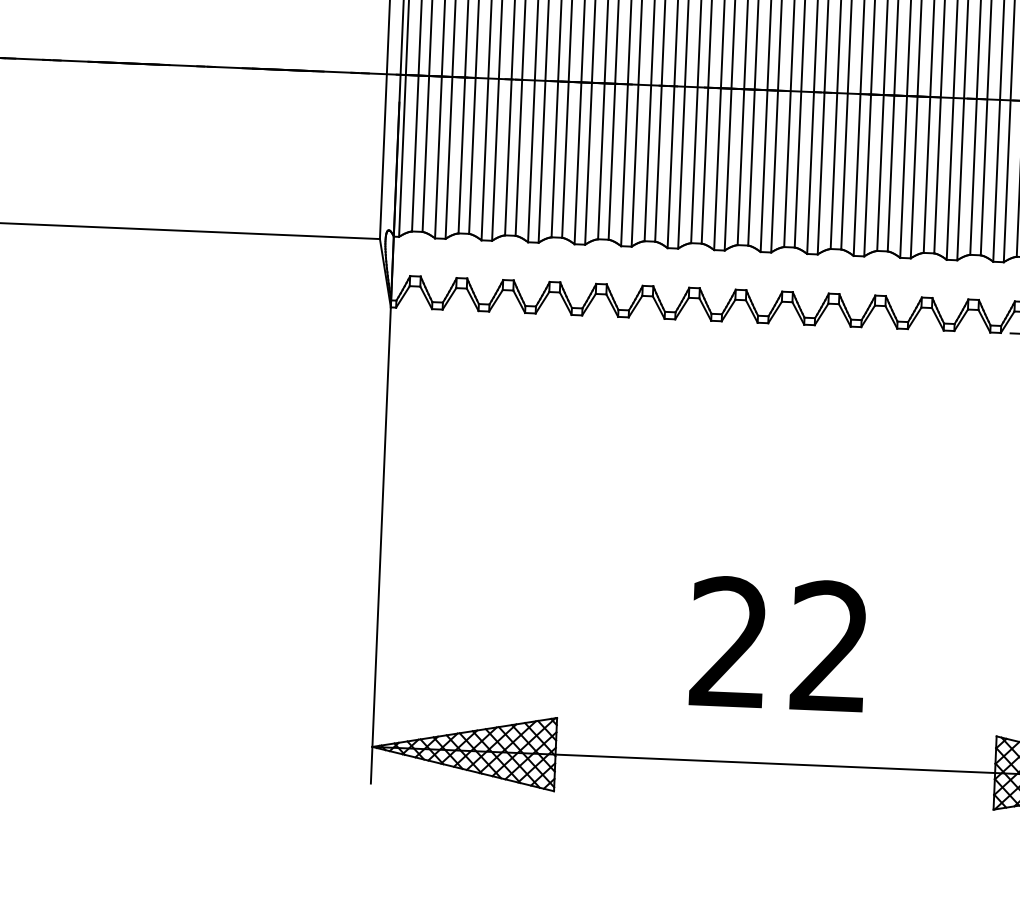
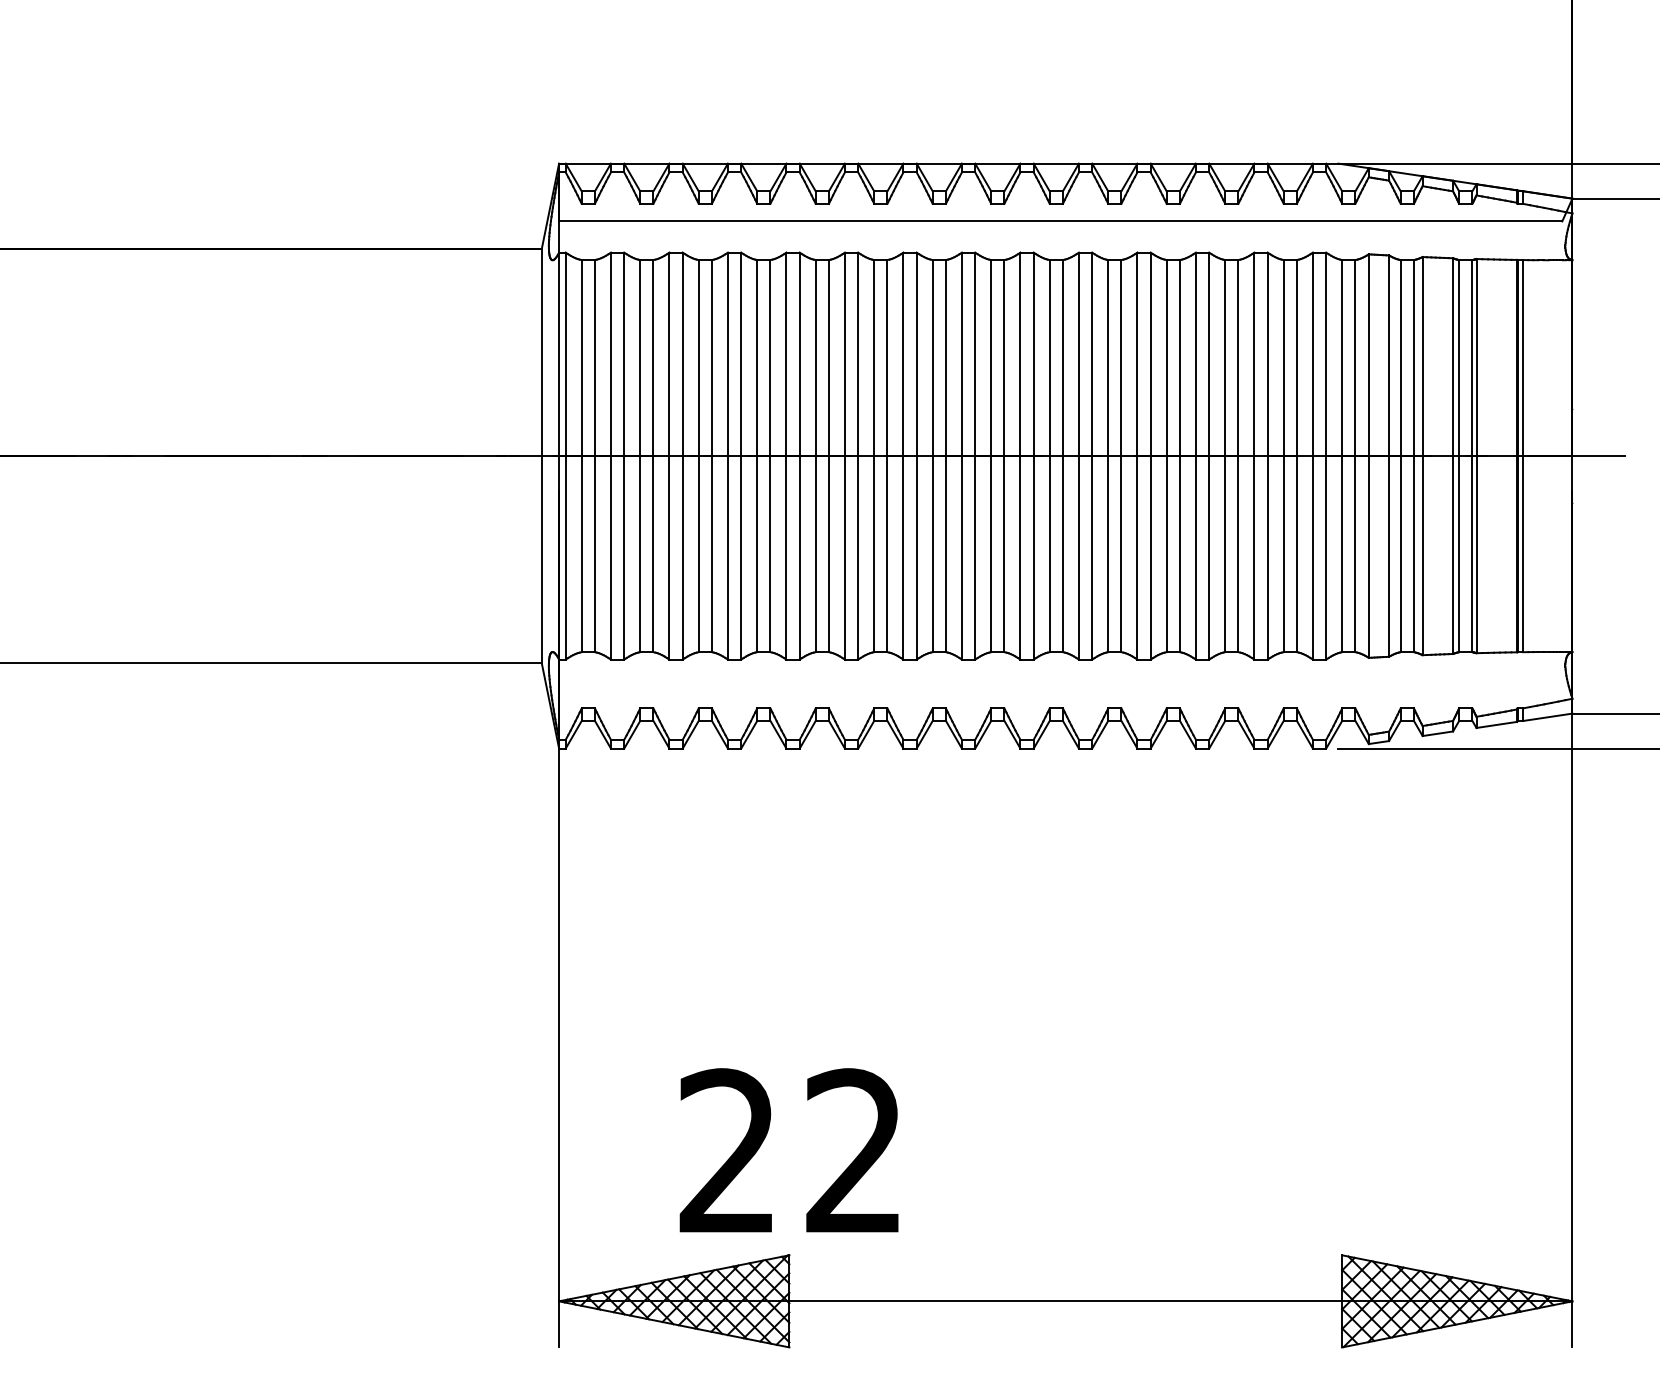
text: (777, 643) -> (788, 1150), moved

